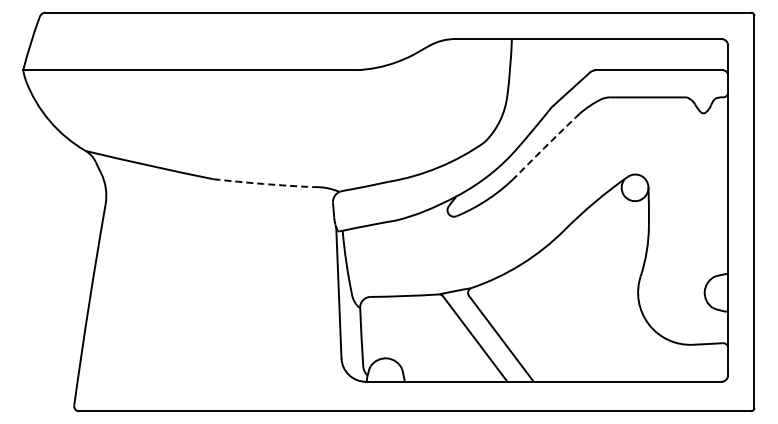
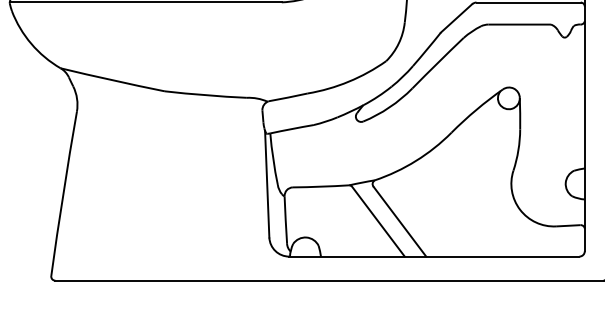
arc: (548, 144) -> (438, 63), dashed -> solid
arc: (263, 183) -> (205, 94), dashed -> solid

